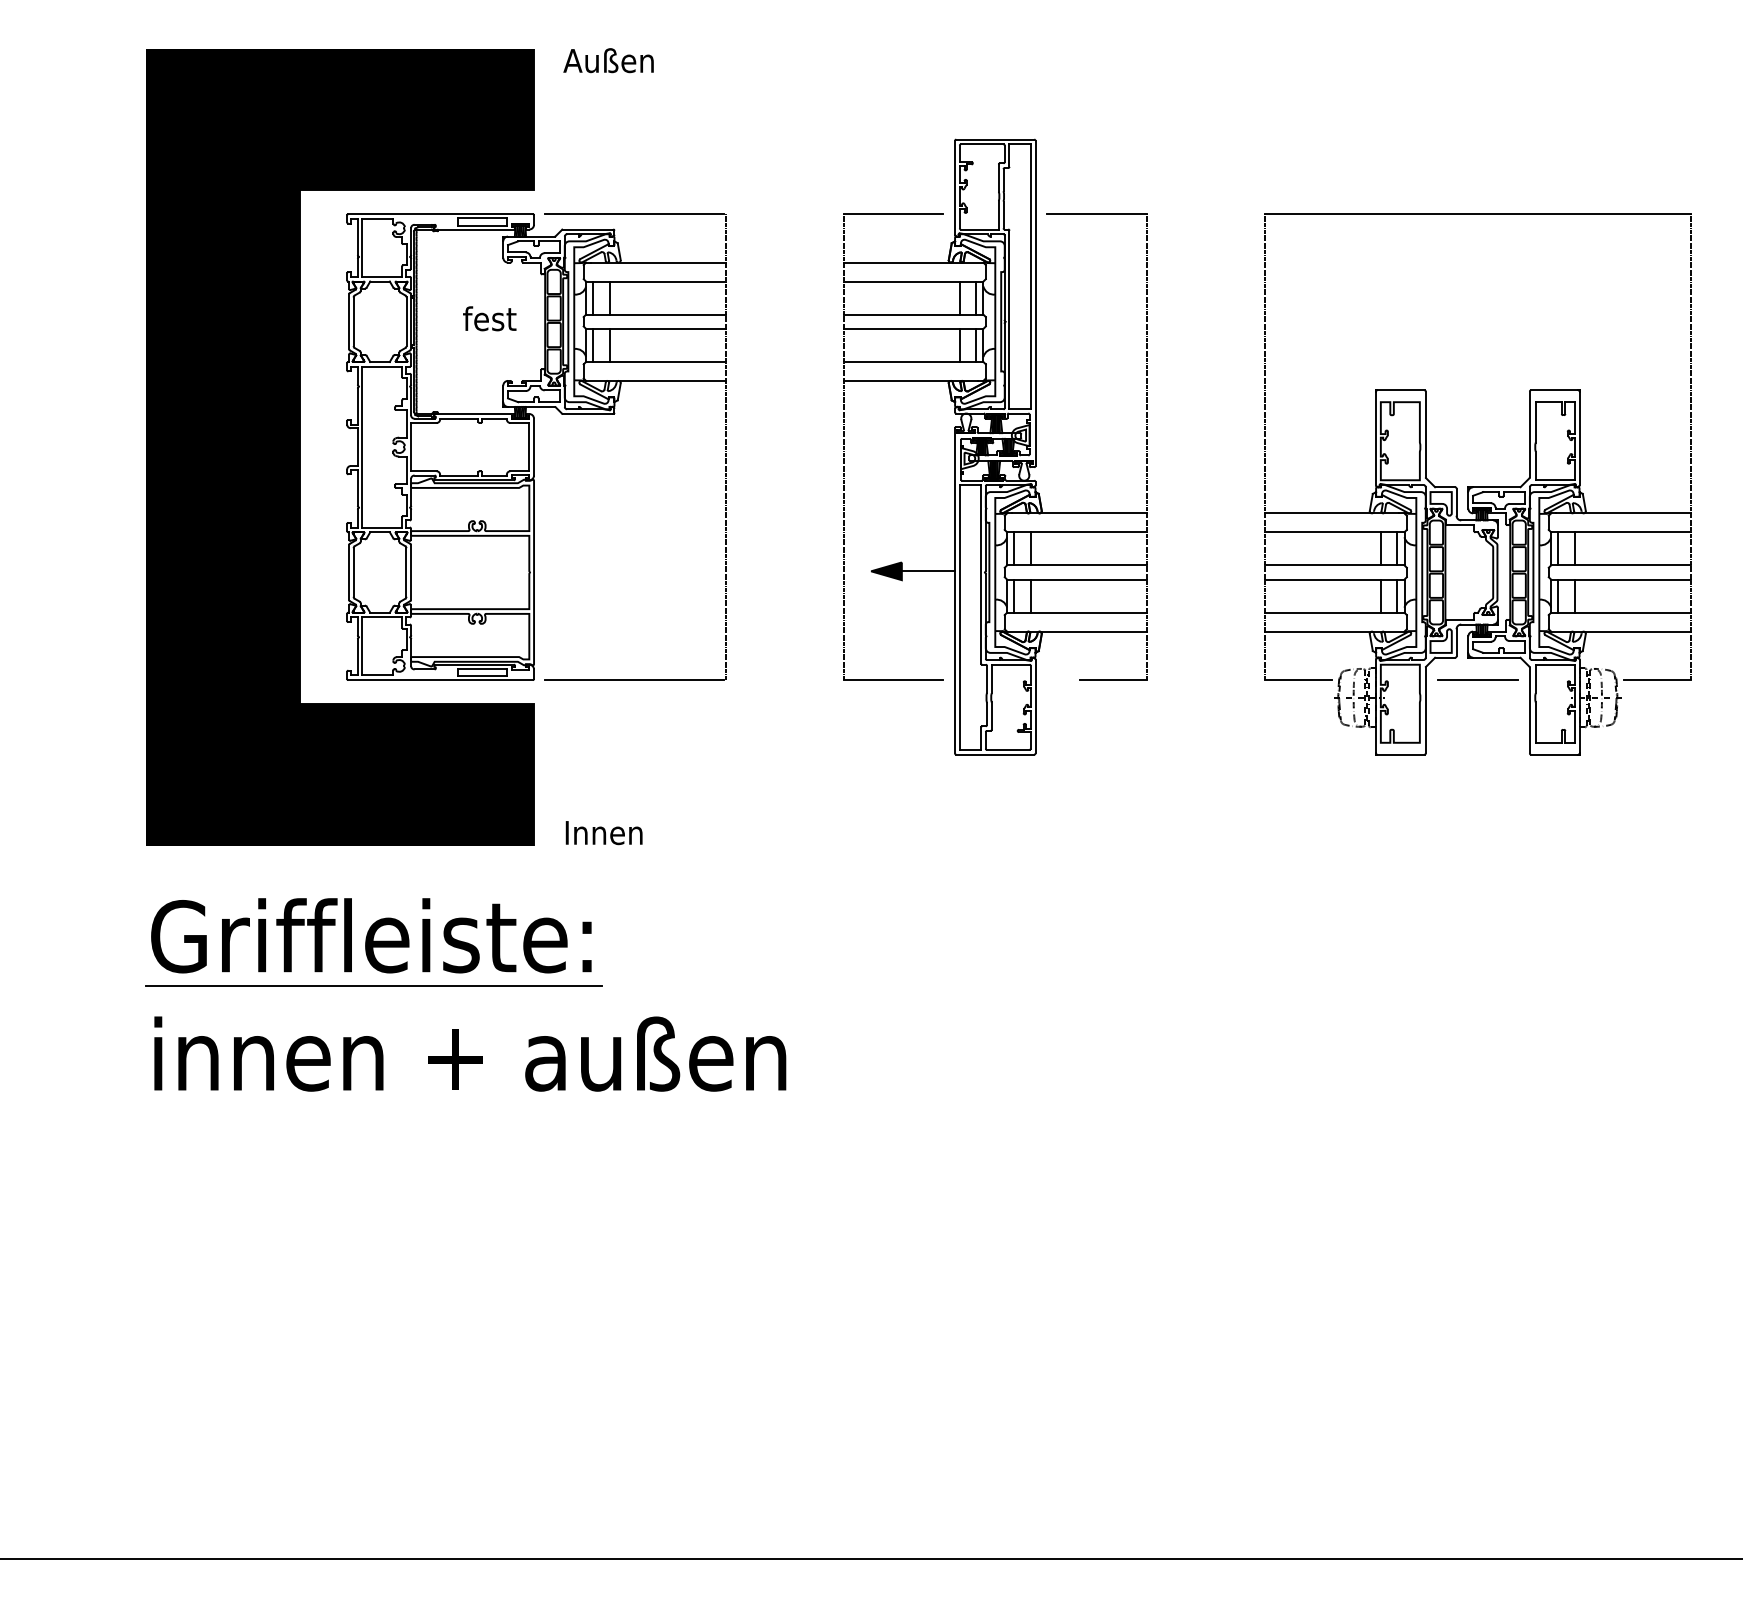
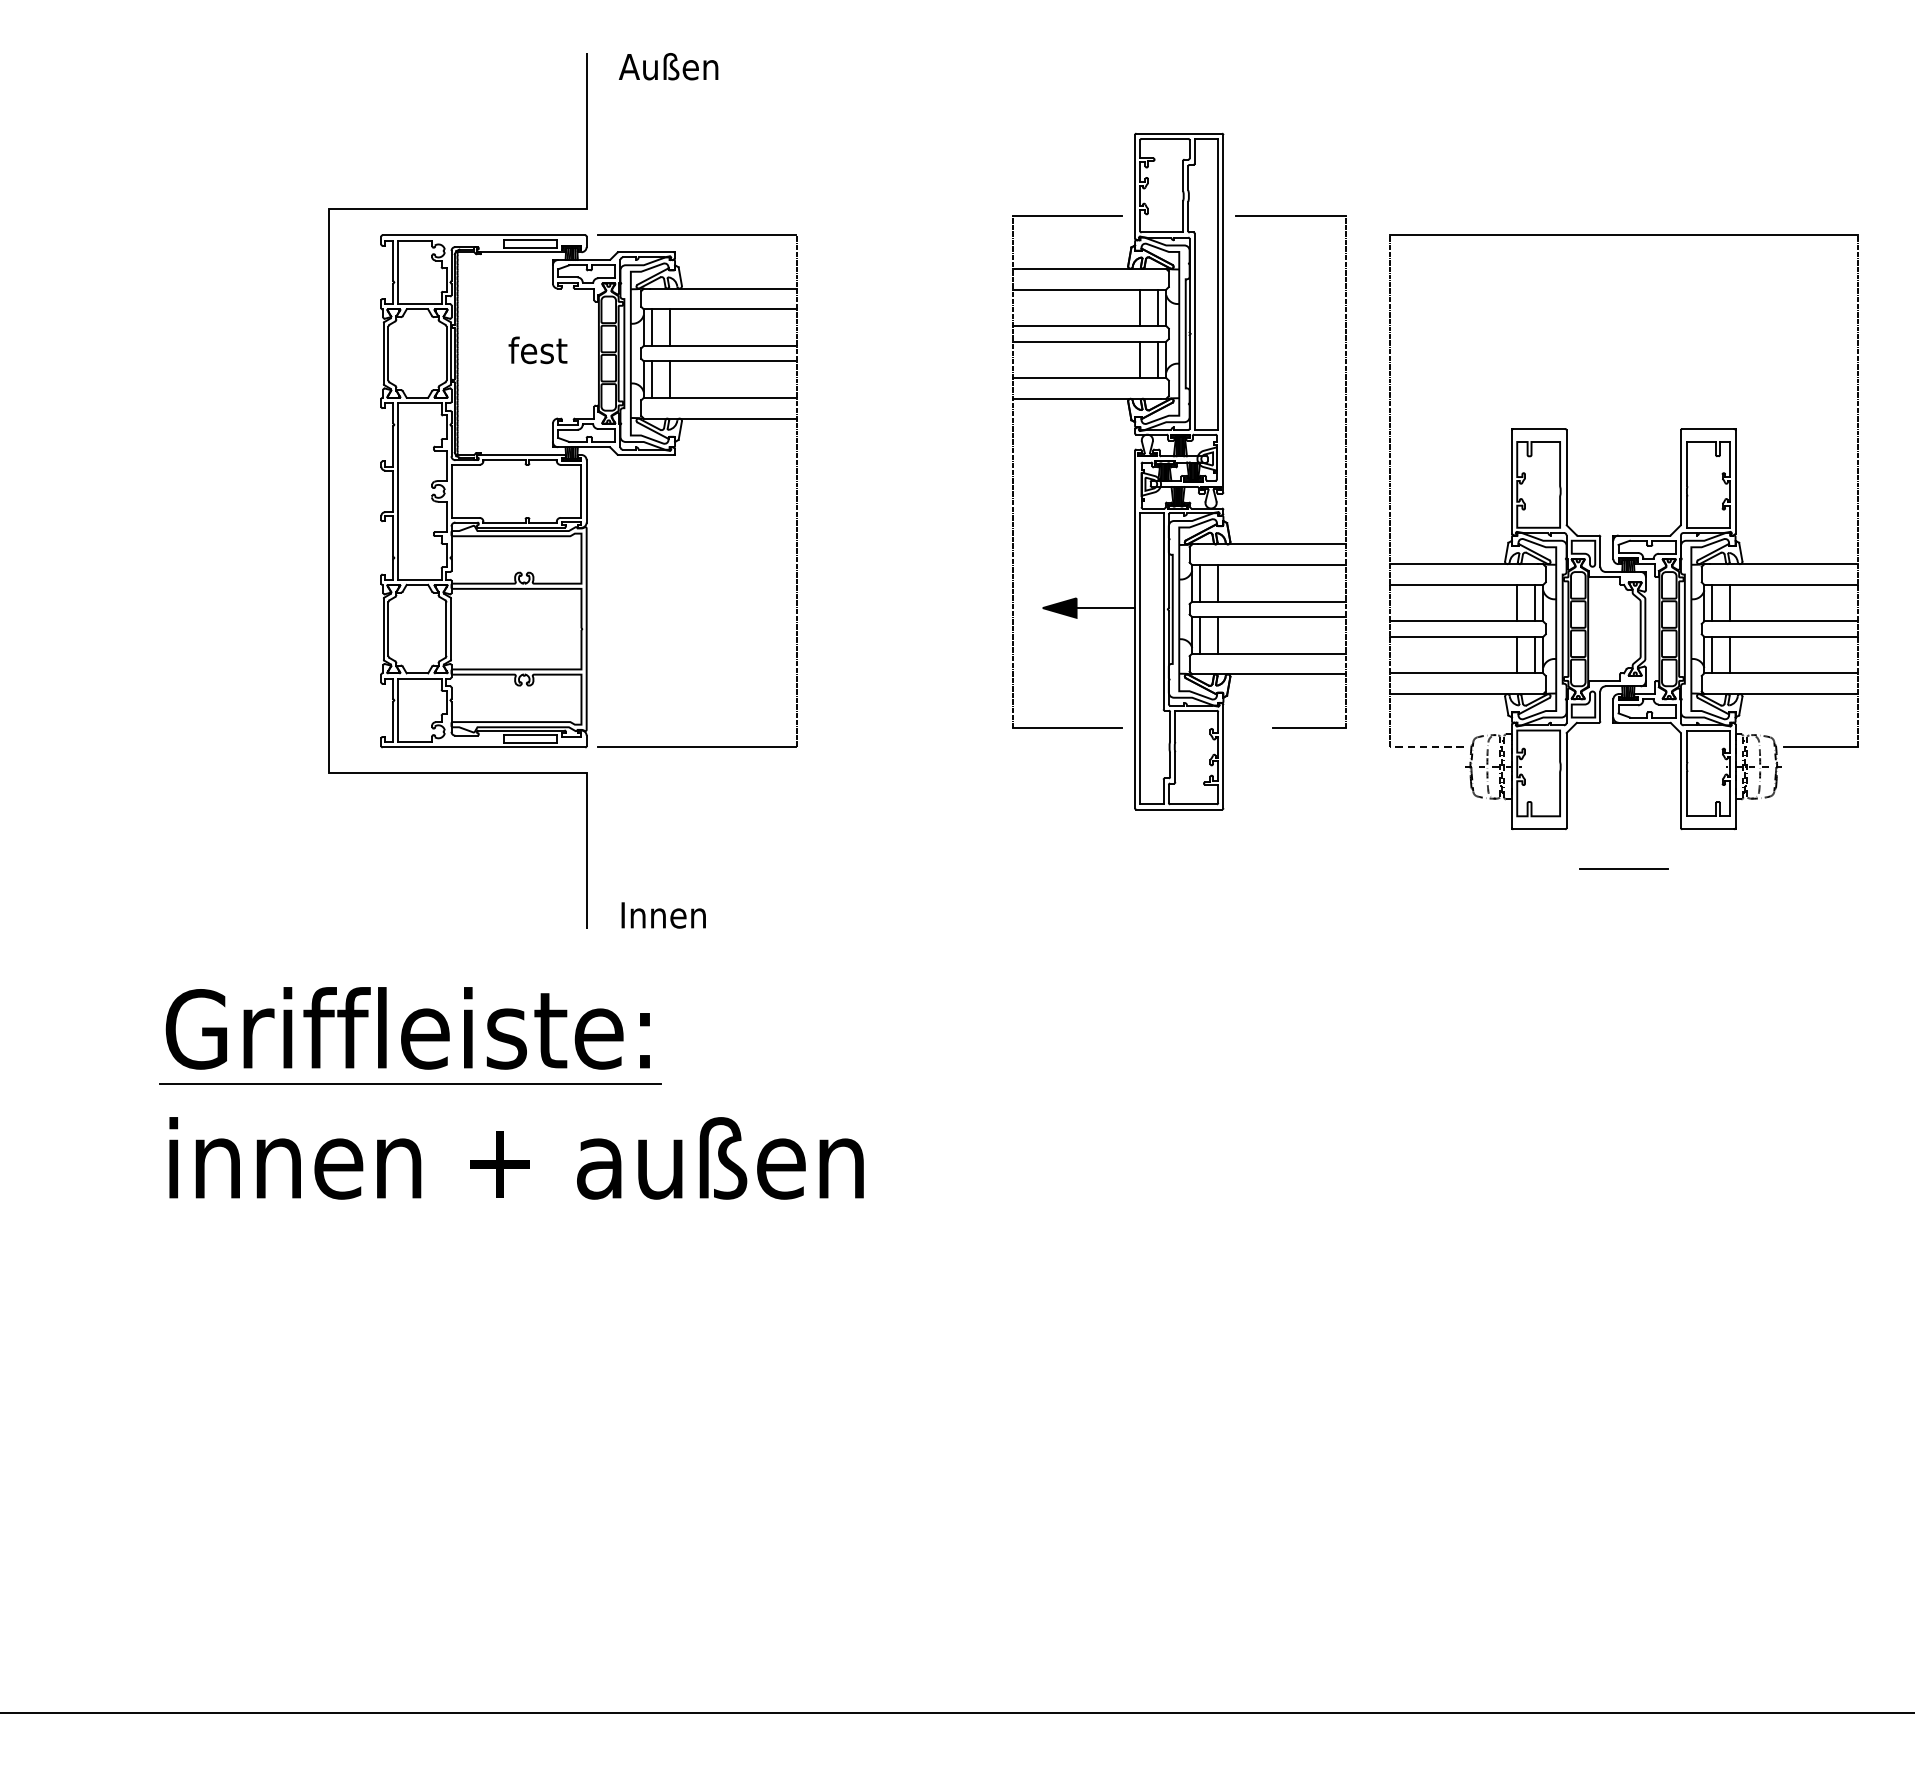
fill: (340, 446) -> (373, 490), removed
part: (995, 446) -> (1179, 470), moved
line: (1477, 679) -> (1623, 868), moved
line: (1298, 680) -> (1426, 747), solid -> dashed

